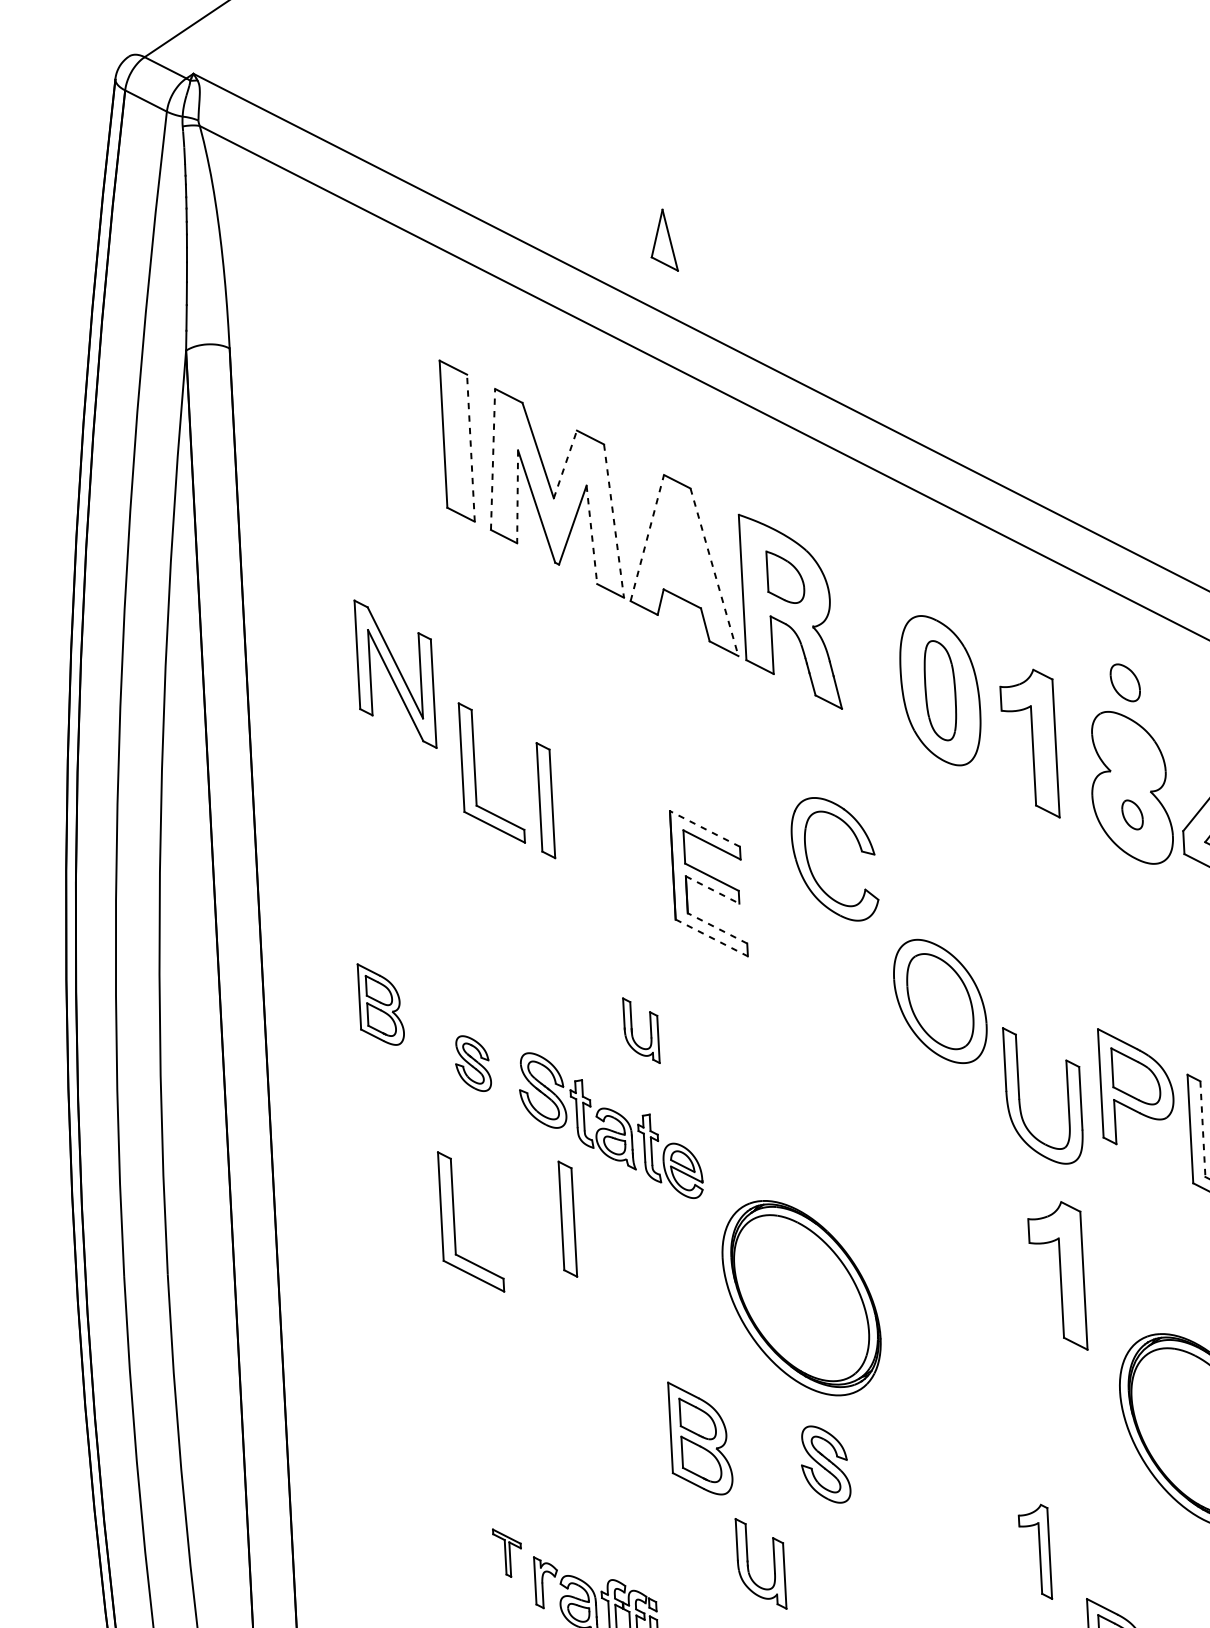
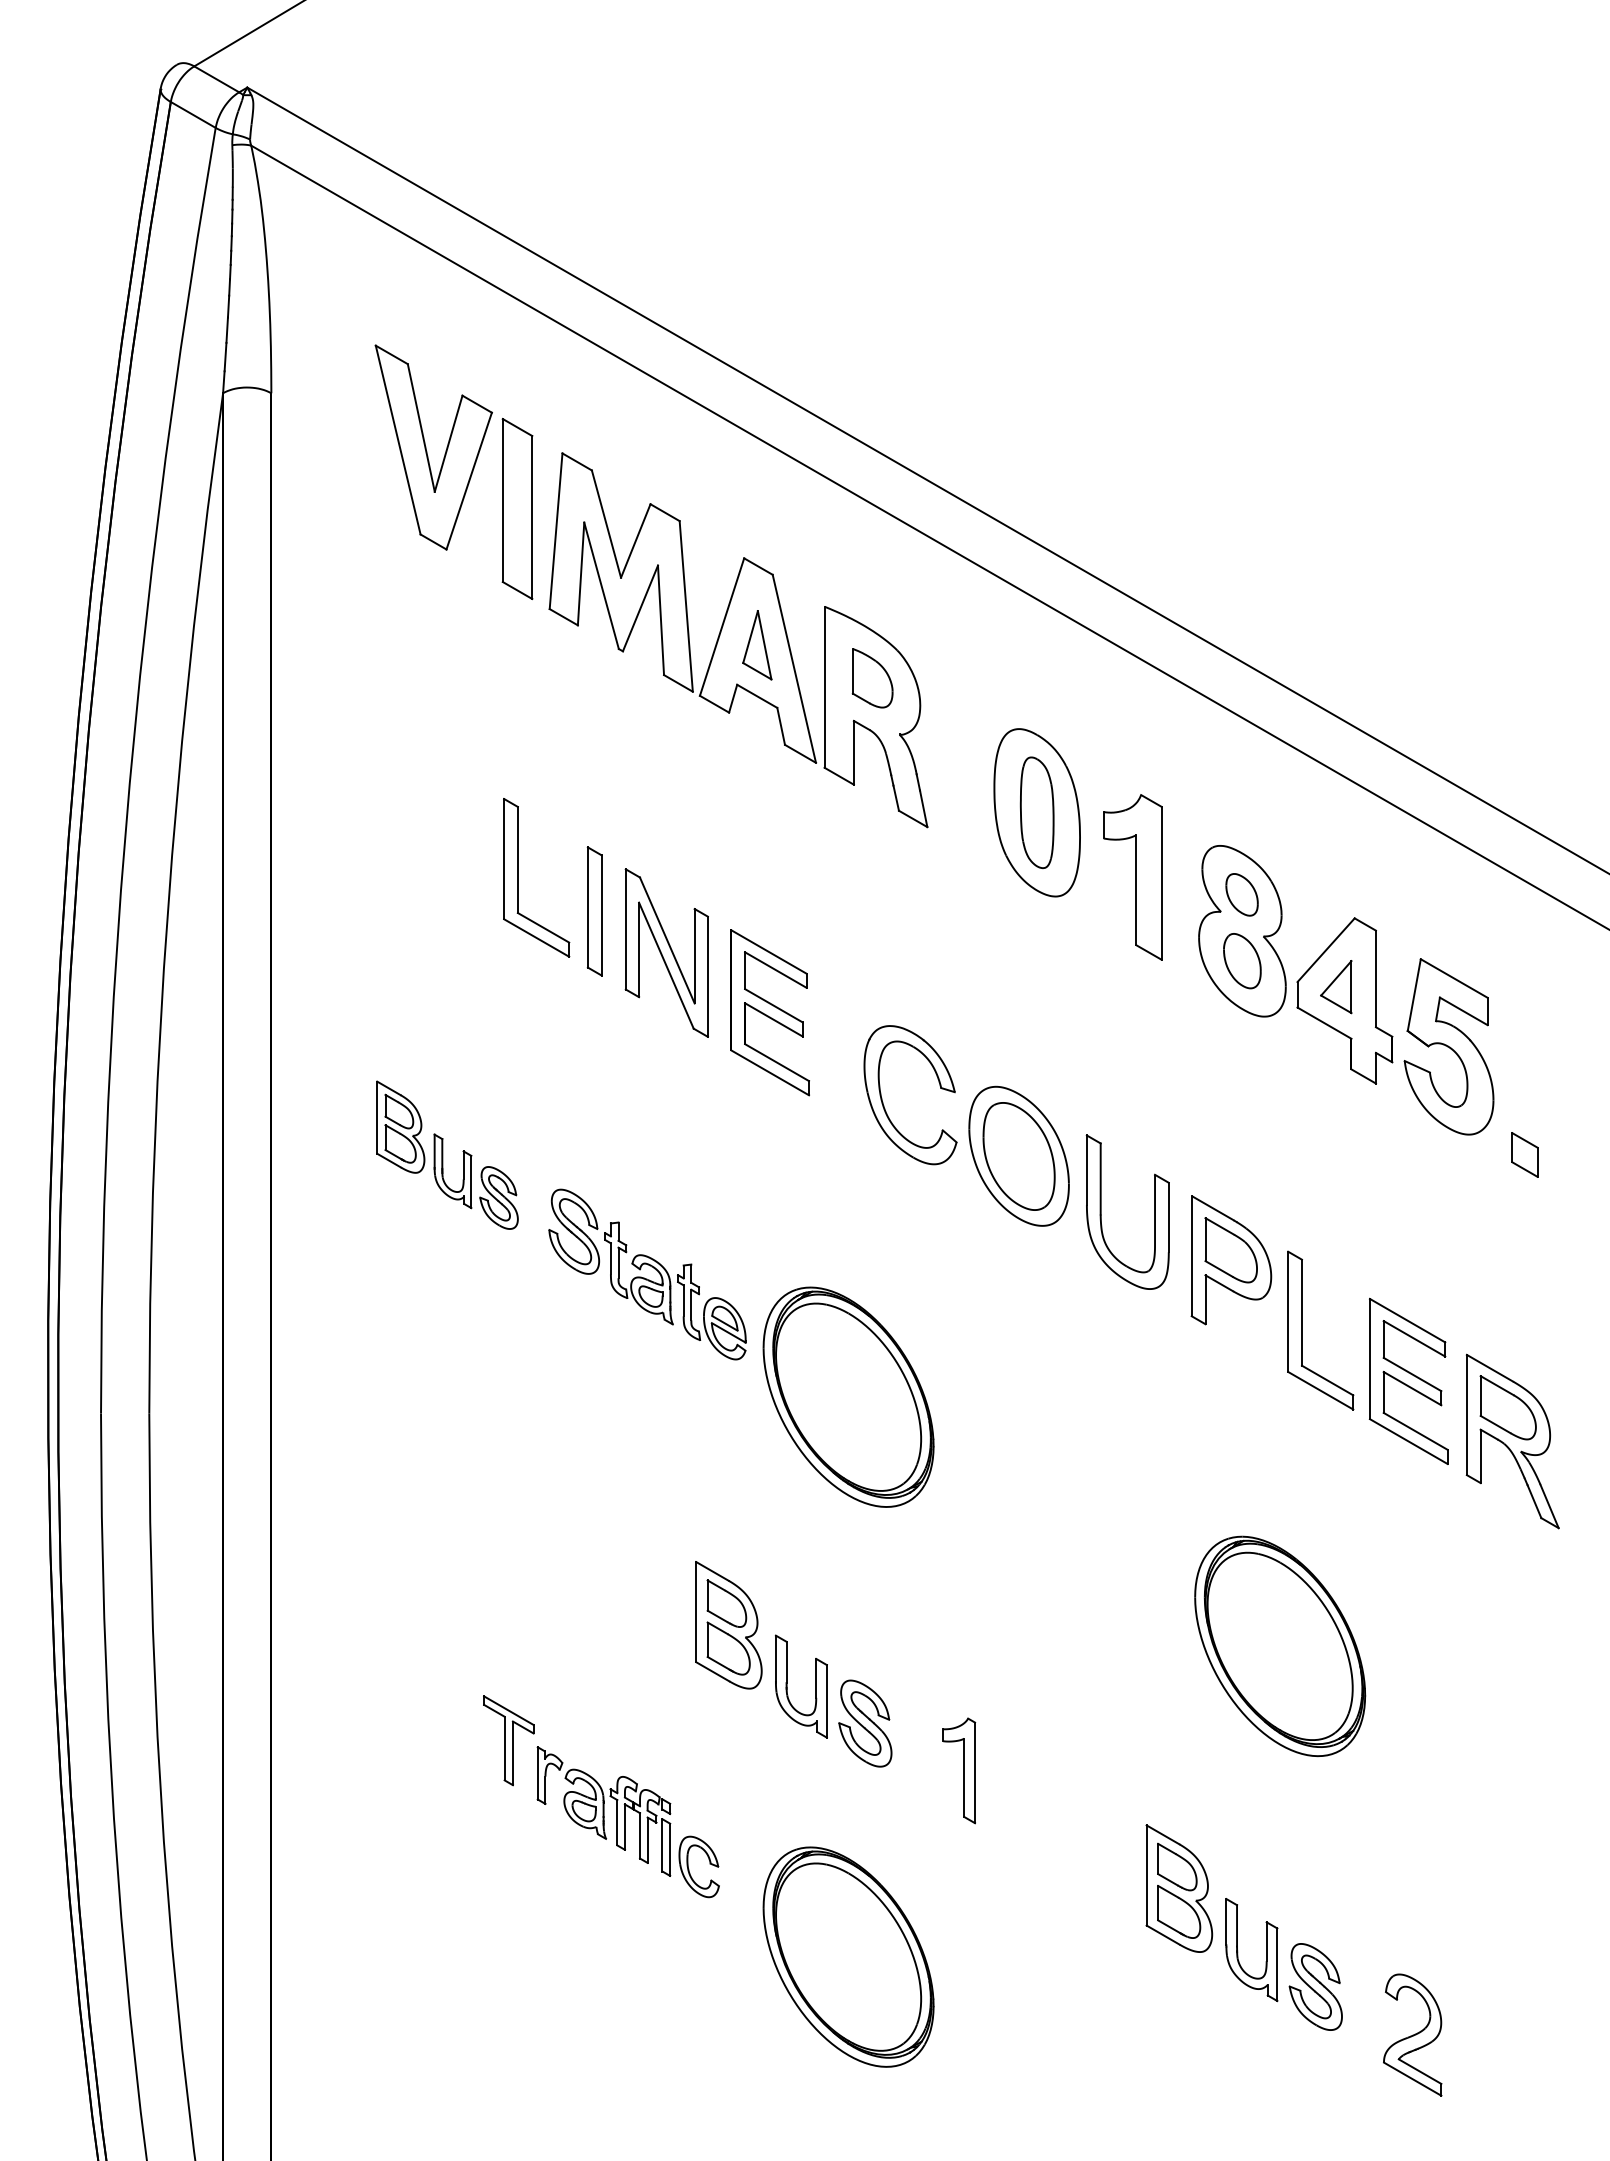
part: (663, 240) -> (757, 645), moved
part: (372, 390) -> (426, 447), added
line: (471, 448) -> (532, 517), dashed -> solid
line: (493, 458) -> (556, 530), dashed -> solid
line: (565, 464) -> (635, 541), dashed -> solid
line: (518, 497) -> (581, 574), dashed -> solid
line: (614, 521) -> (686, 606), dashed -> solid
line: (592, 534) -> (661, 620), dashed -> solid
line: (647, 537) -> (722, 626), dashed -> solid
line: (714, 572) -> (794, 669), dashed -> solid
part: (395, 673) -> (666, 952), moved
part: (1124, 682) -> (1241, 894), moved
part: (1132, 815) -> (1242, 961), size x1.67
line: (704, 828) -> (768, 951), dashed -> solid
part: (811, 869) -> (884, 1105), moved
line: (713, 890) -> (774, 1020), dashed -> solid
line: (717, 928) -> (777, 1062), dashed -> solid
line: (712, 937) -> (770, 1072), dashed -> solid
part: (632, 1031) -> (443, 1171), moved
part: (1019, 1096) -> (1101, 1211), moved
line: (1202, 1129) -> (1301, 1313), dashed -> solid
part: (567, 1219) -> (594, 1375), removed
part: (454, 1222) -> (469, 1372), removed
part: (1057, 1276) -> (1132, 1467), removed
part: (801, 1297) -> (848, 1396), moved
part: (825, 1464) -> (865, 1723), moved
part: (507, 1552) -> (508, 1740), size x1.67
part: (1035, 1552) -> (959, 1770), moved
part: (748, 1564) -> (787, 1686), moved

